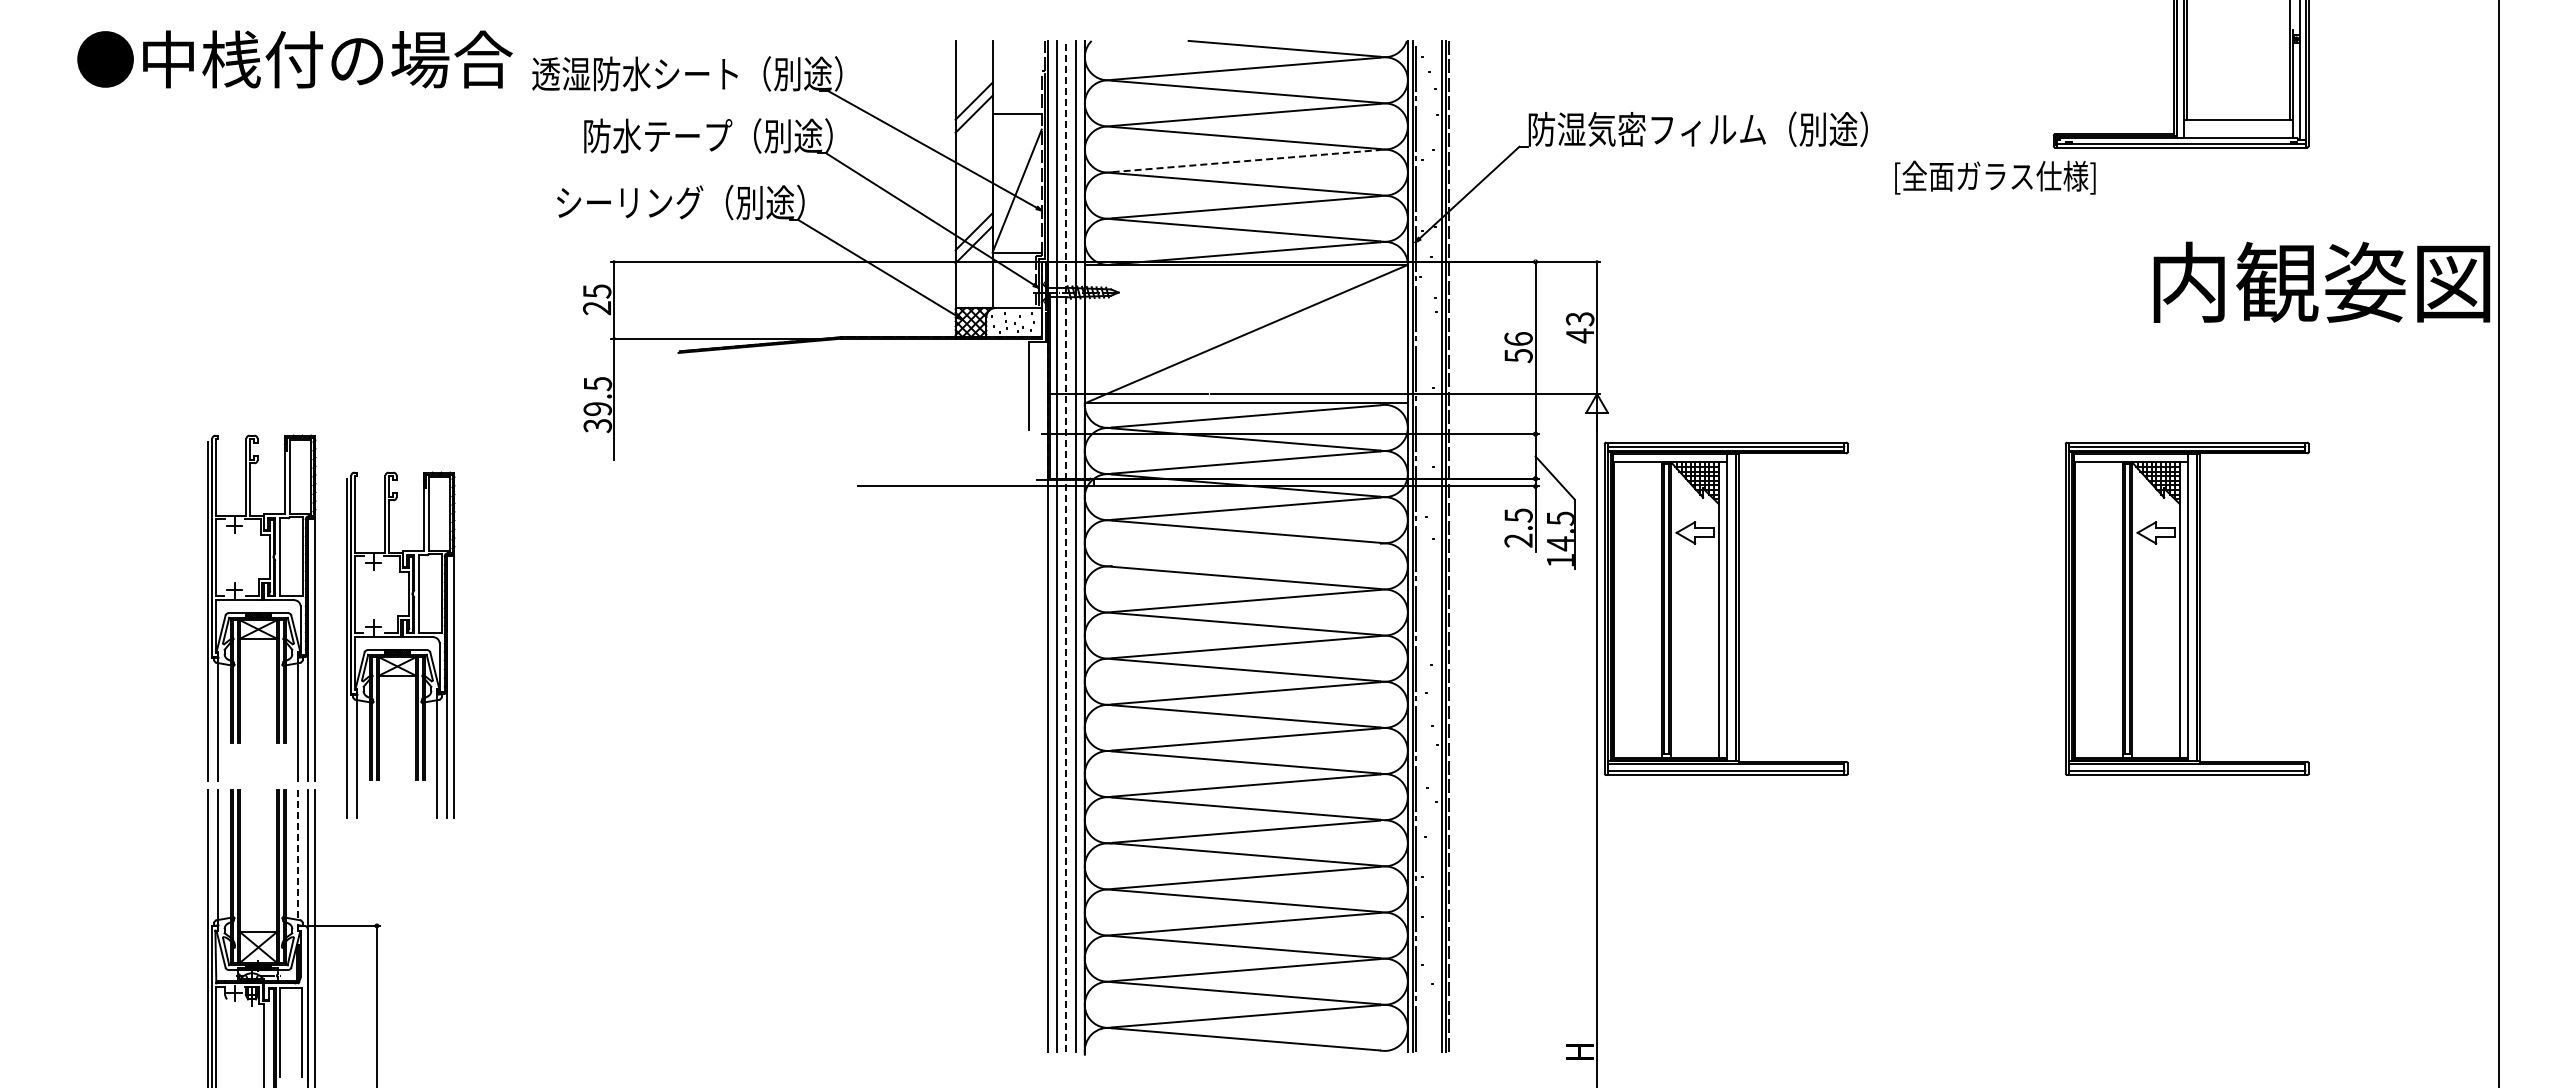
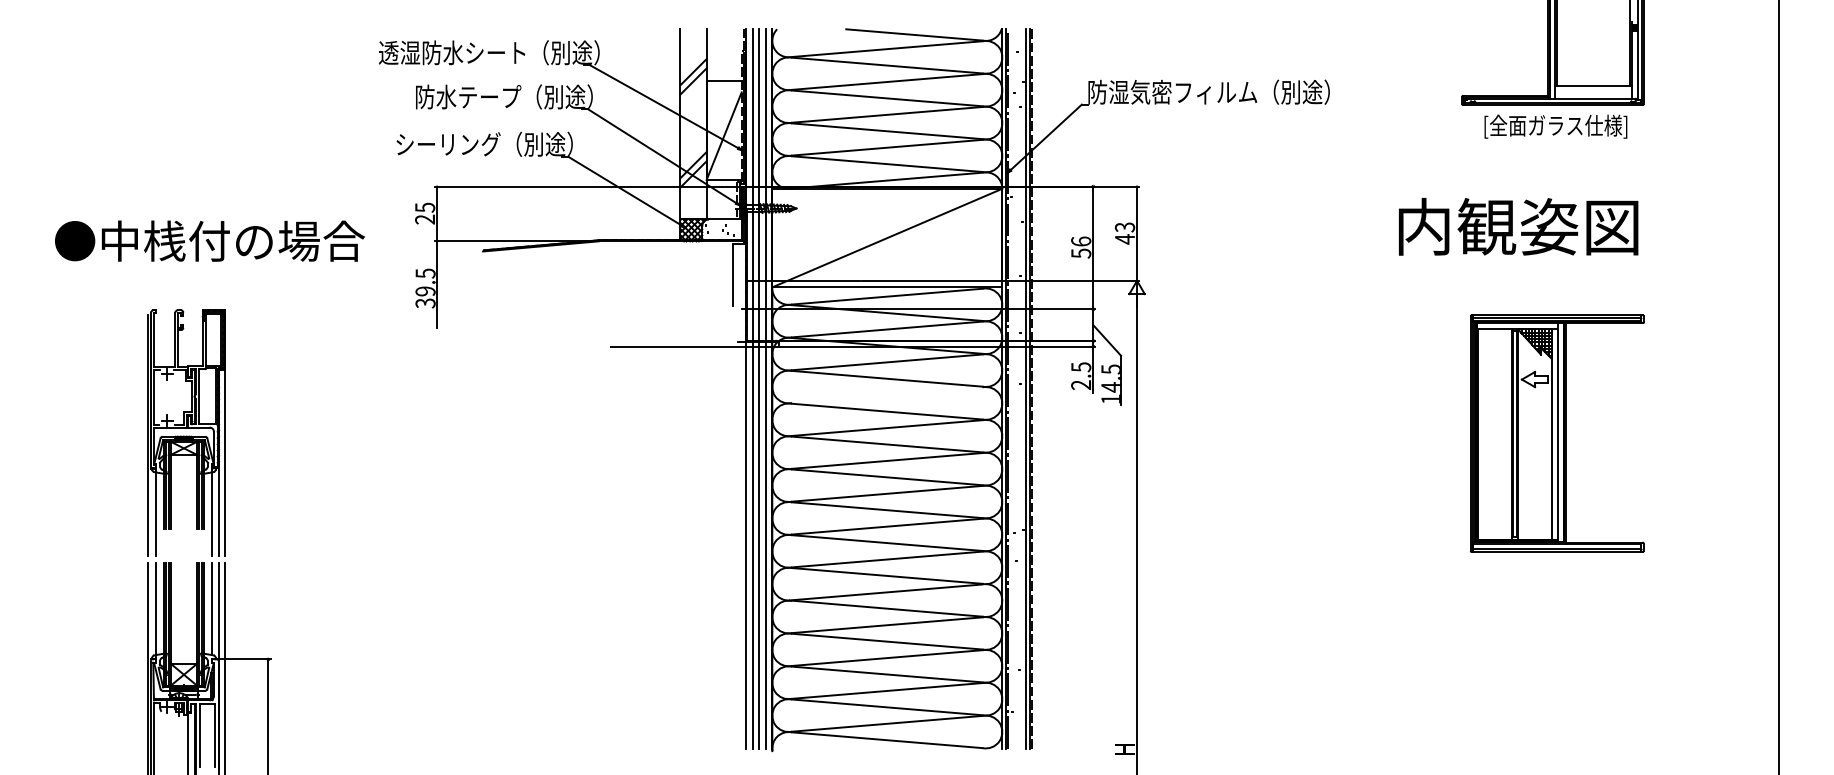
text: (294, 59) -> (209, 241), moved
line: (1246, 161) -> (887, 115), dashed -> solid
text: (1995, 177) -> (1556, 126), moved
text: (2321, 281) -> (1518, 226), moved
line: (1066, 545) -> (759, 388), dashed -> solid
part: (1725, 608) -> (1228, 433), removed
part: (400, 644) -> (285, 459), removed
line: (298, 855) -> (212, 609), dashed -> solid

